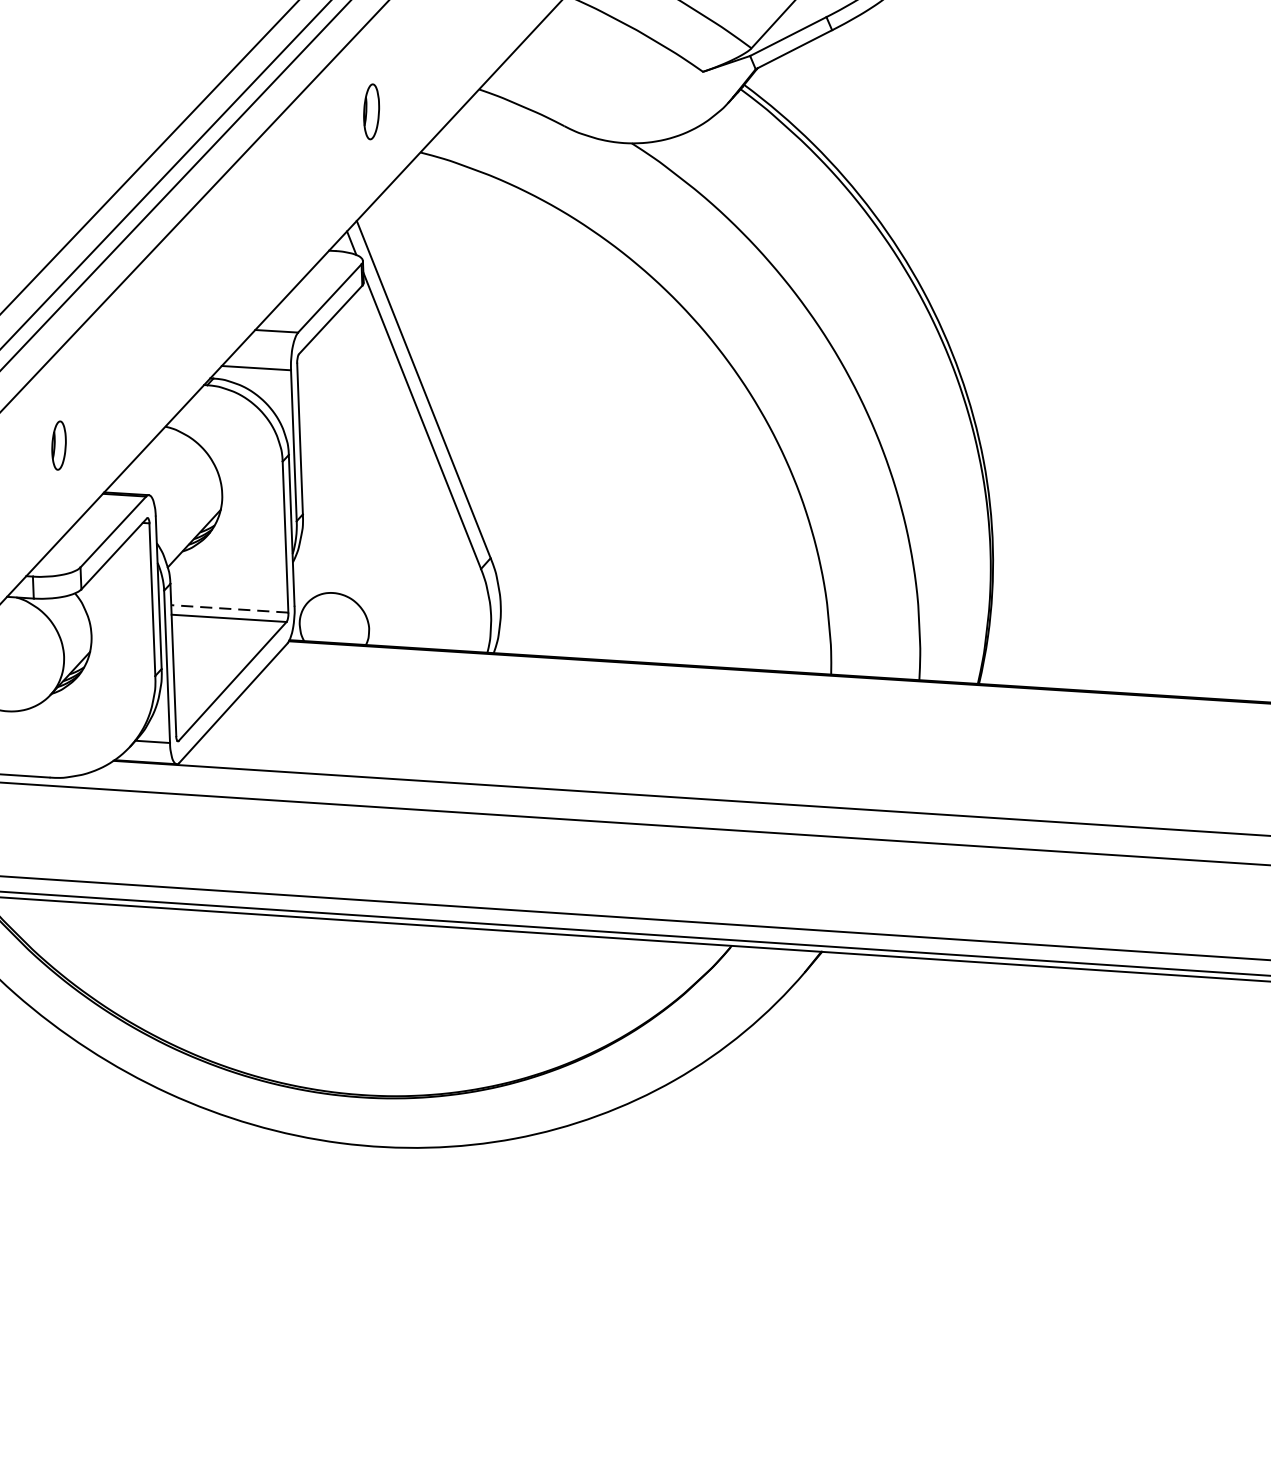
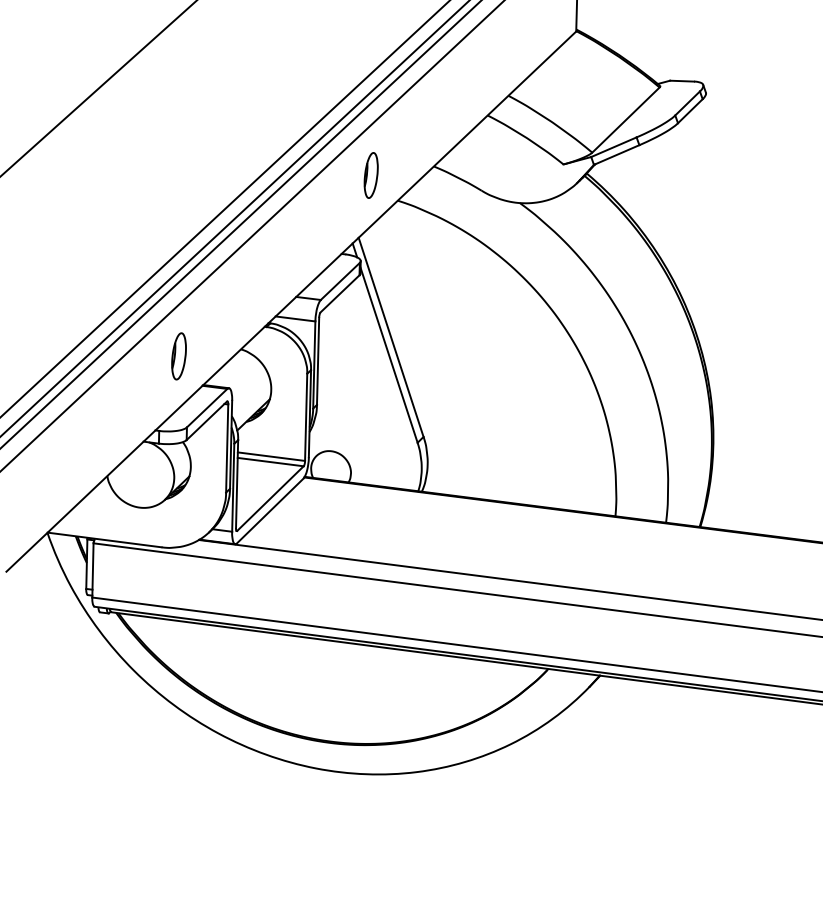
part: (370, 111) -> (370, 175), size x1.43
part: (58, 445) -> (178, 356), size x1.67
line: (229, 608) -> (271, 456), dashed -> solid

